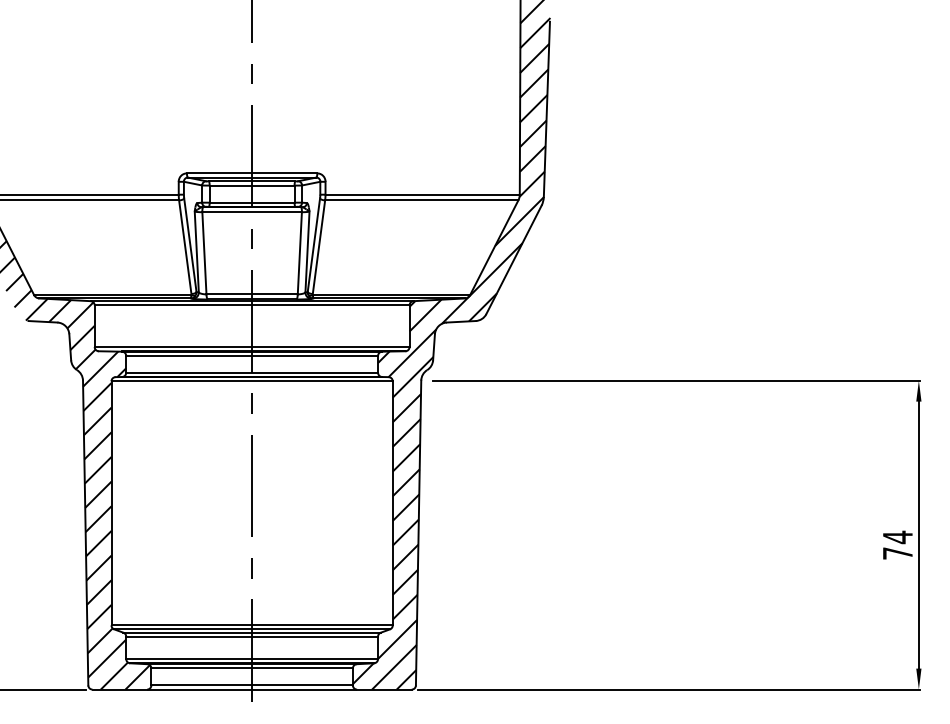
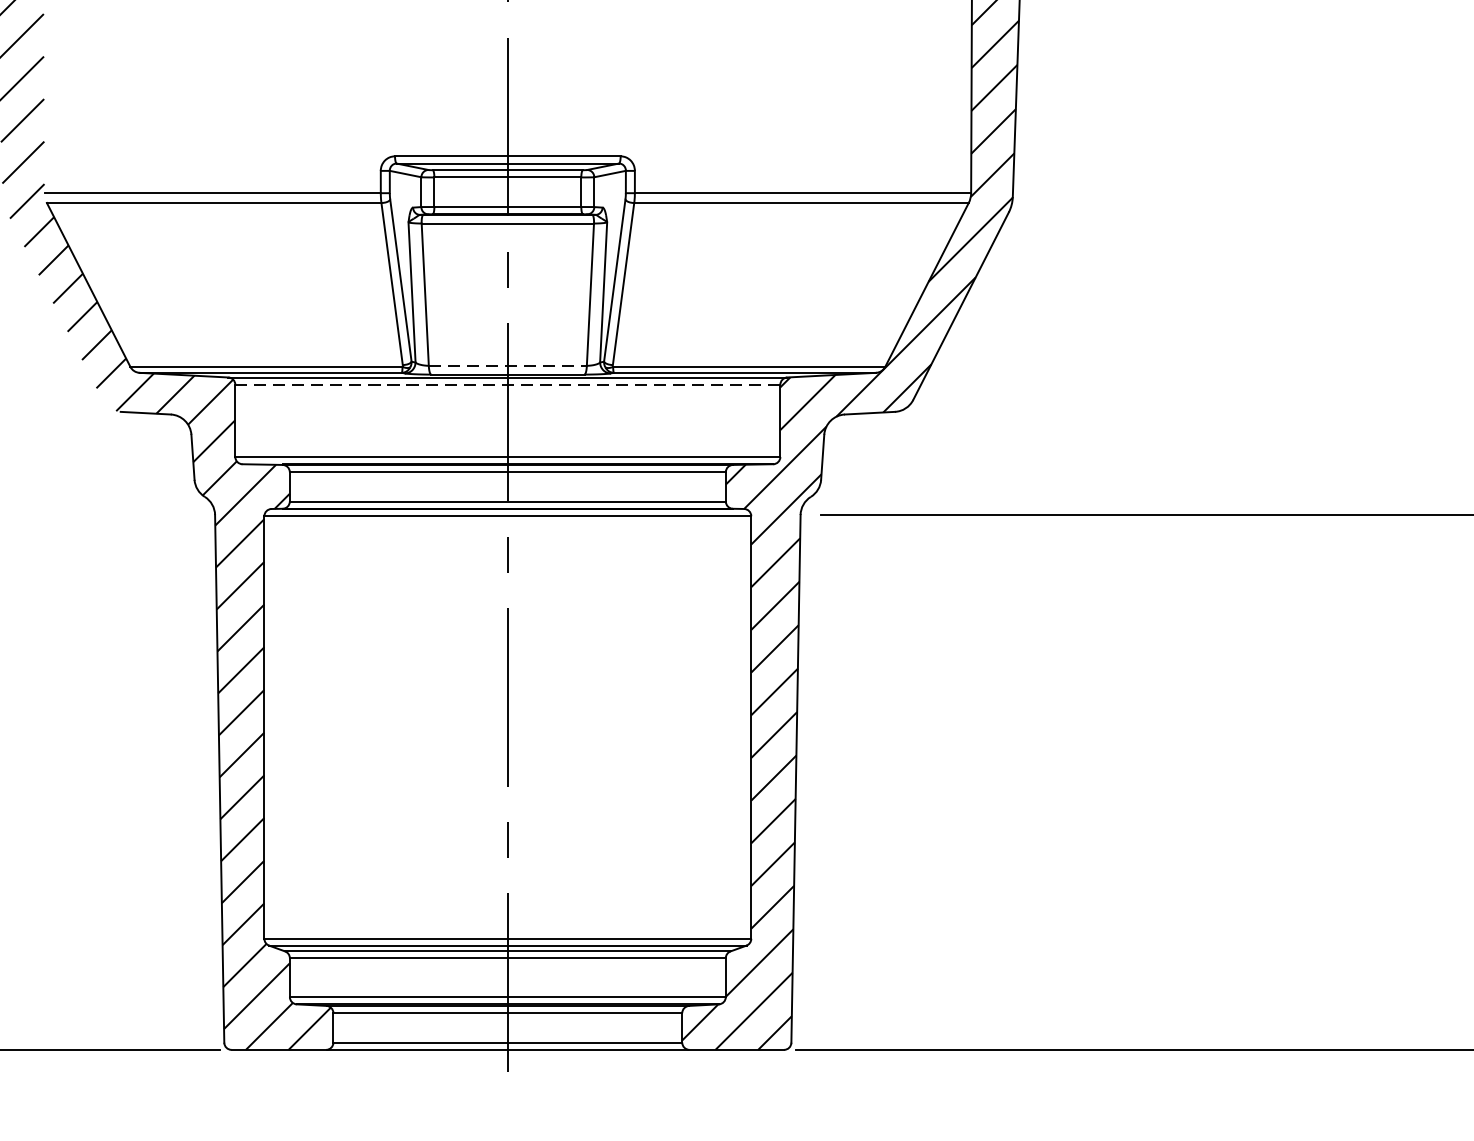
line: (252, 294) -> (508, 365), solid -> dashed
line: (251, 305) -> (506, 385), solid -> dashed

